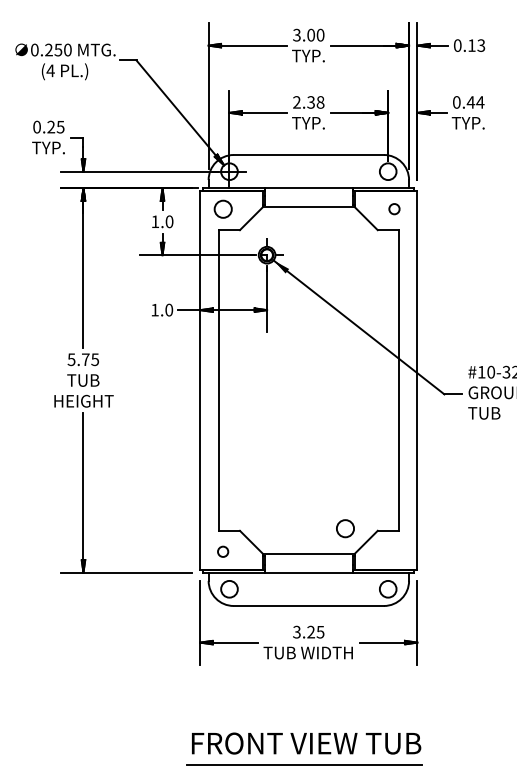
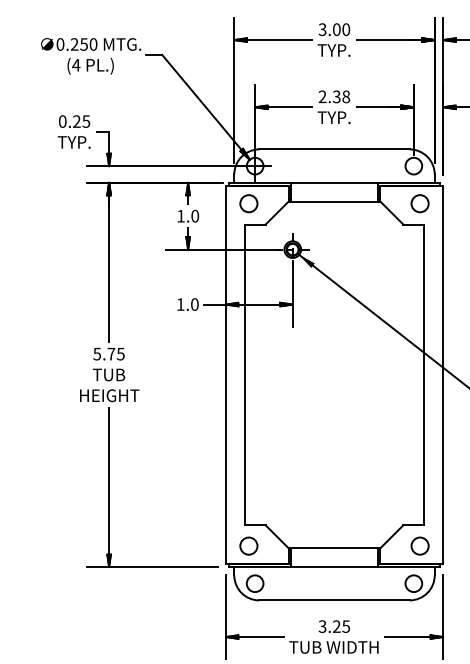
circle: (394, 208) -> (420, 202), size x1.67
circle: (345, 528) -> (420, 545), moved
circle: (222, 551) -> (248, 545), size x1.67

